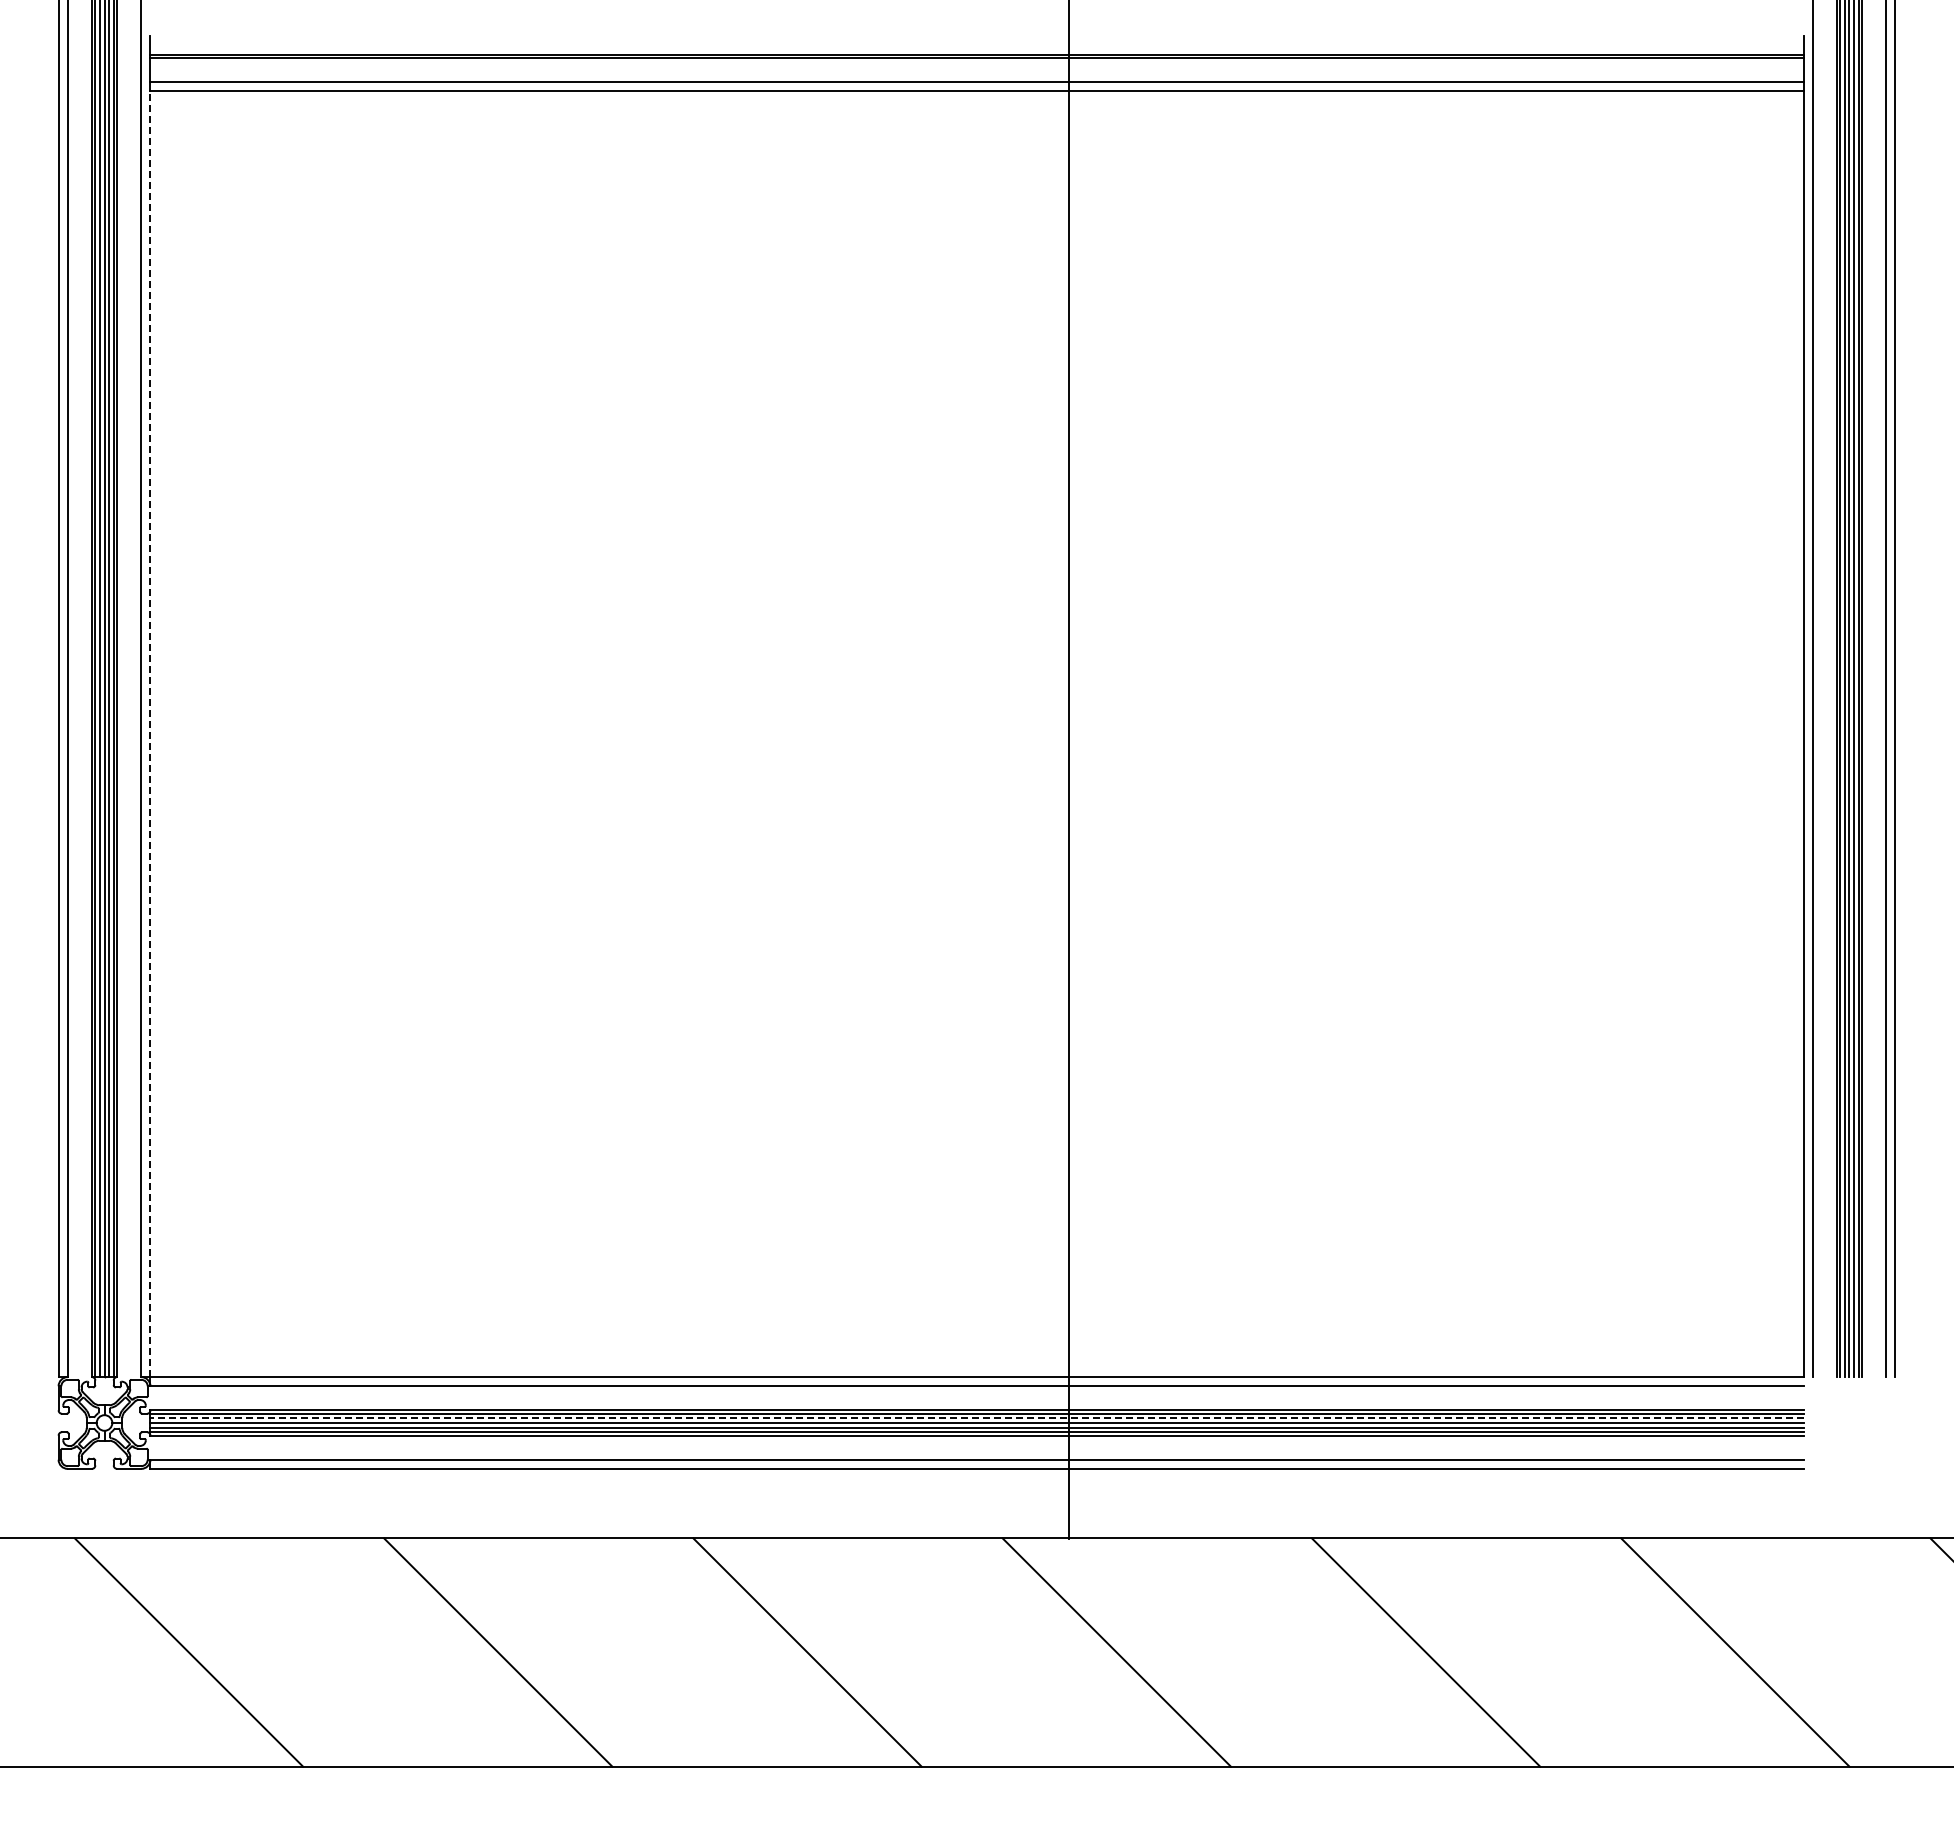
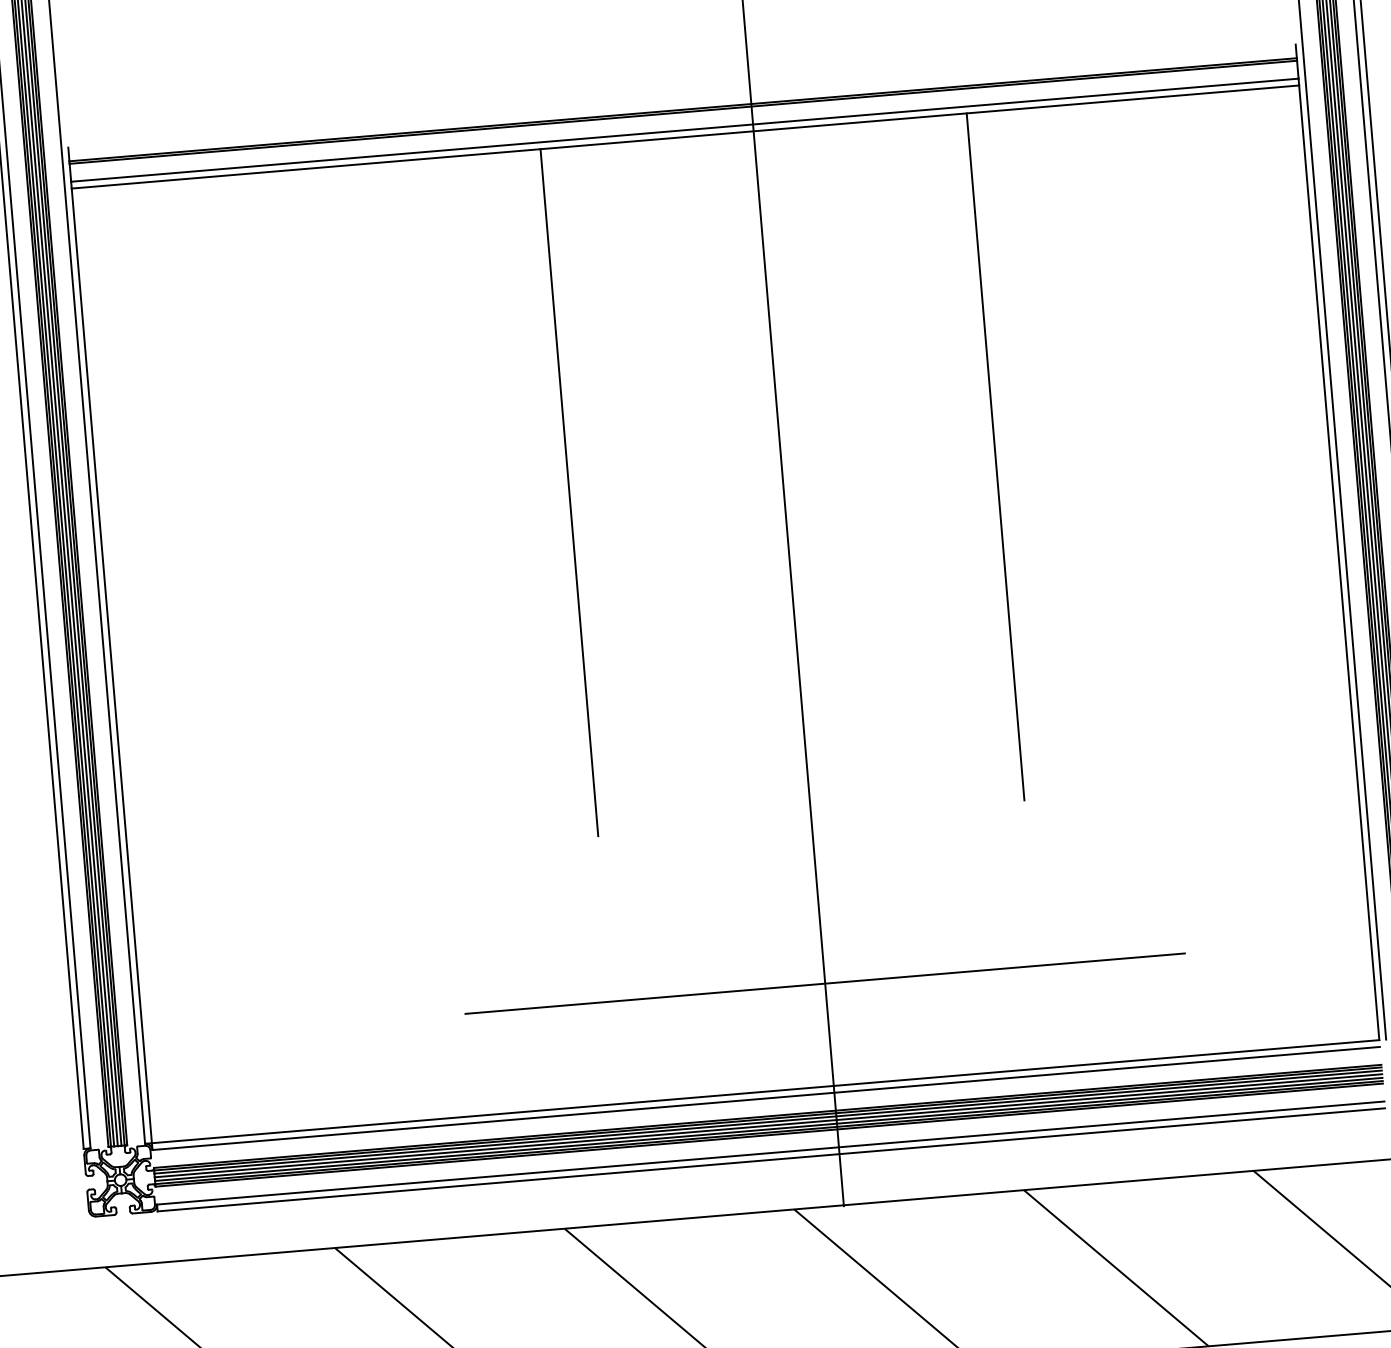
line: (781, 553) -> (569, 492), added
line: (1355, 553) -> (995, 456), added
line: (150, 734) -> (111, 666), dashed -> solid
line: (1068, 1239) -> (824, 983), added
line: (977, 1418) -> (768, 1122), dashed -> solid

